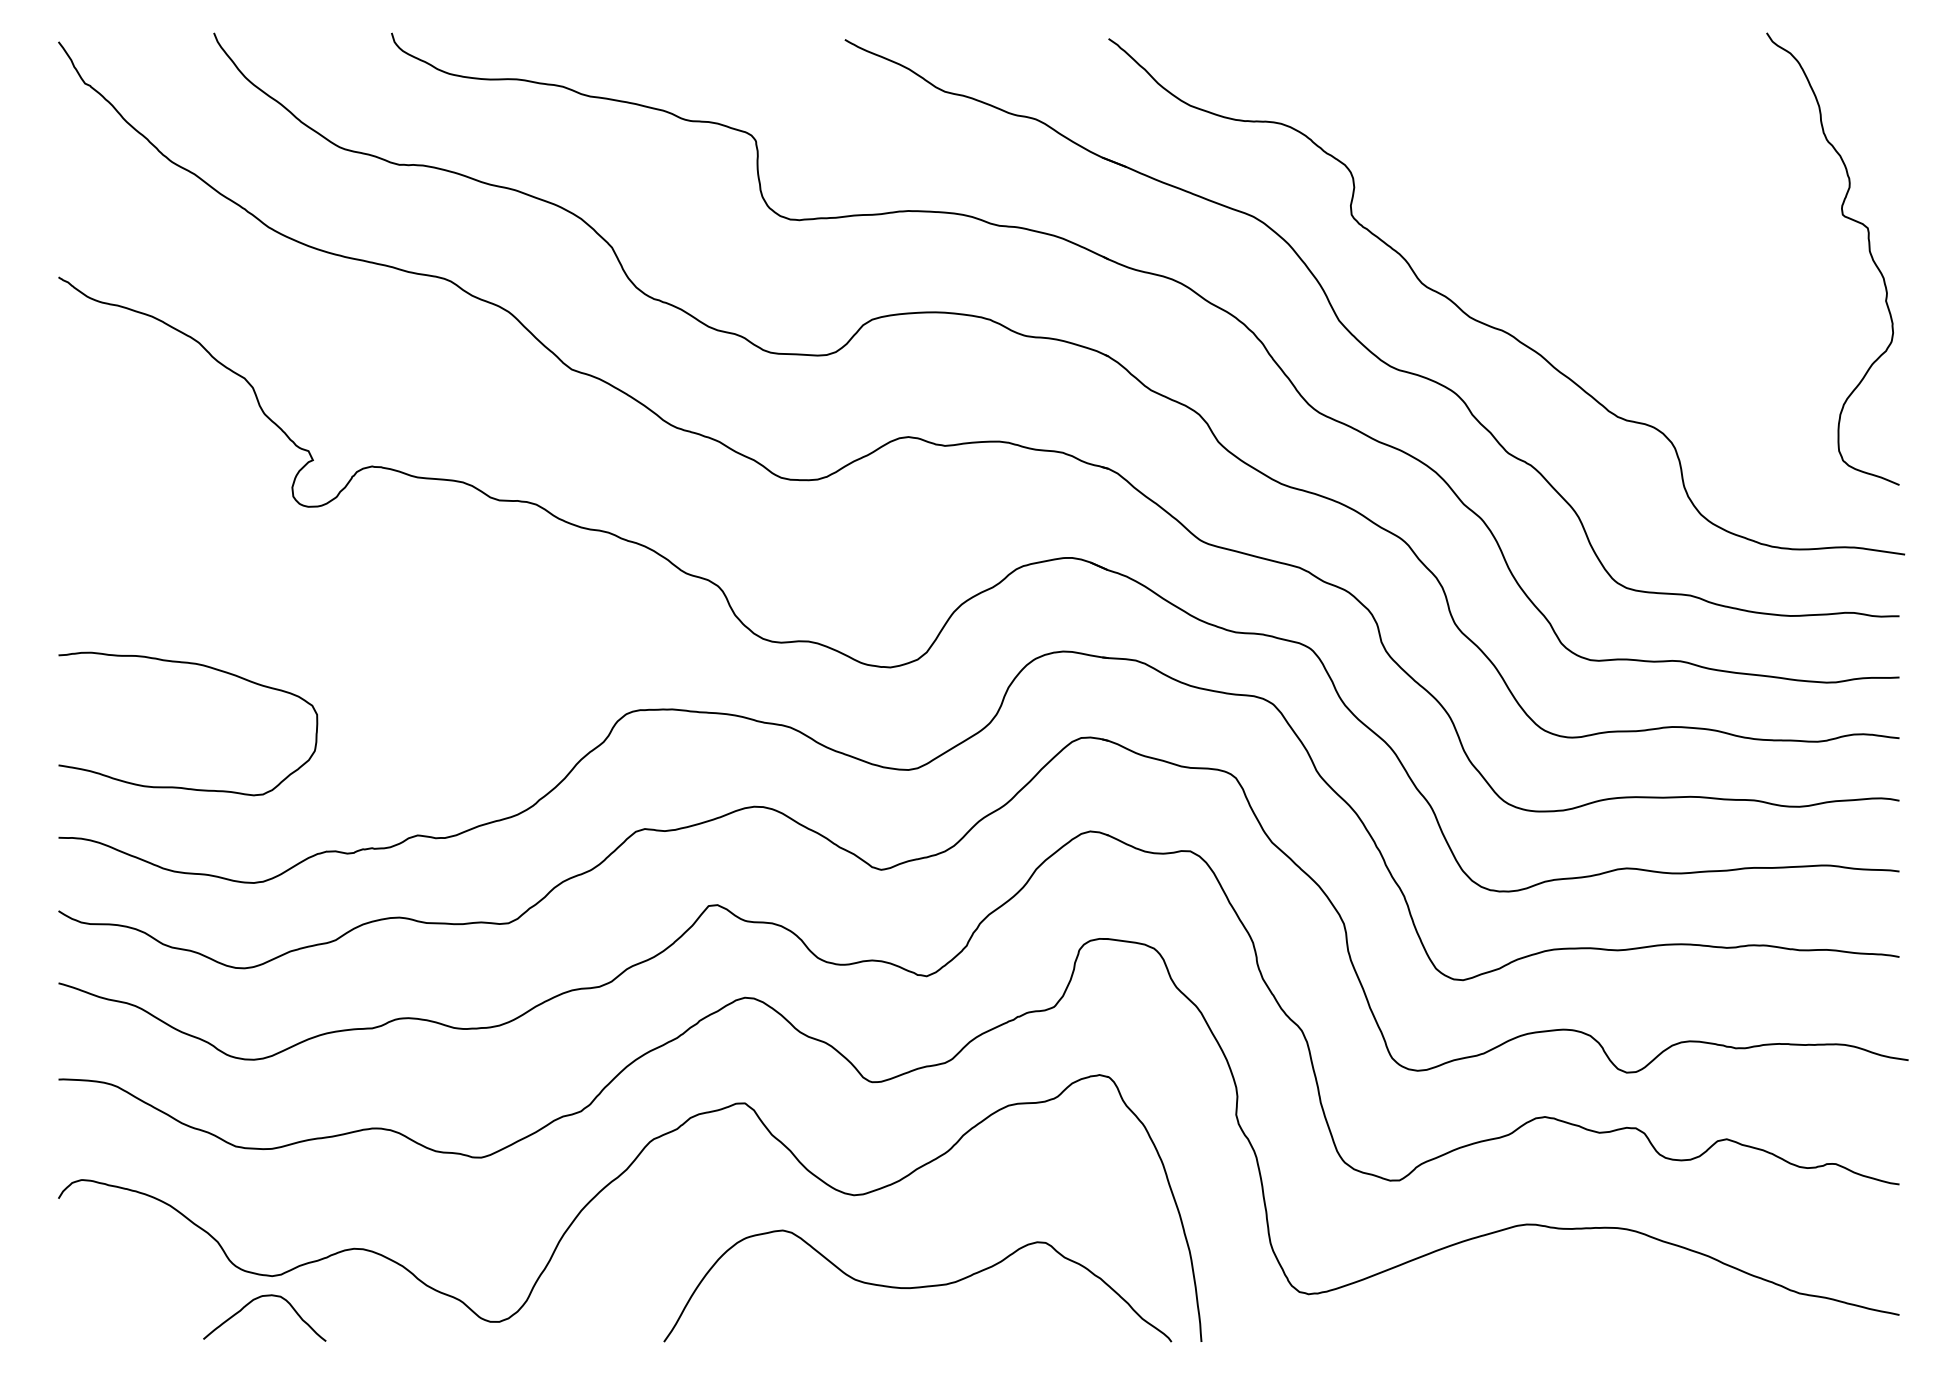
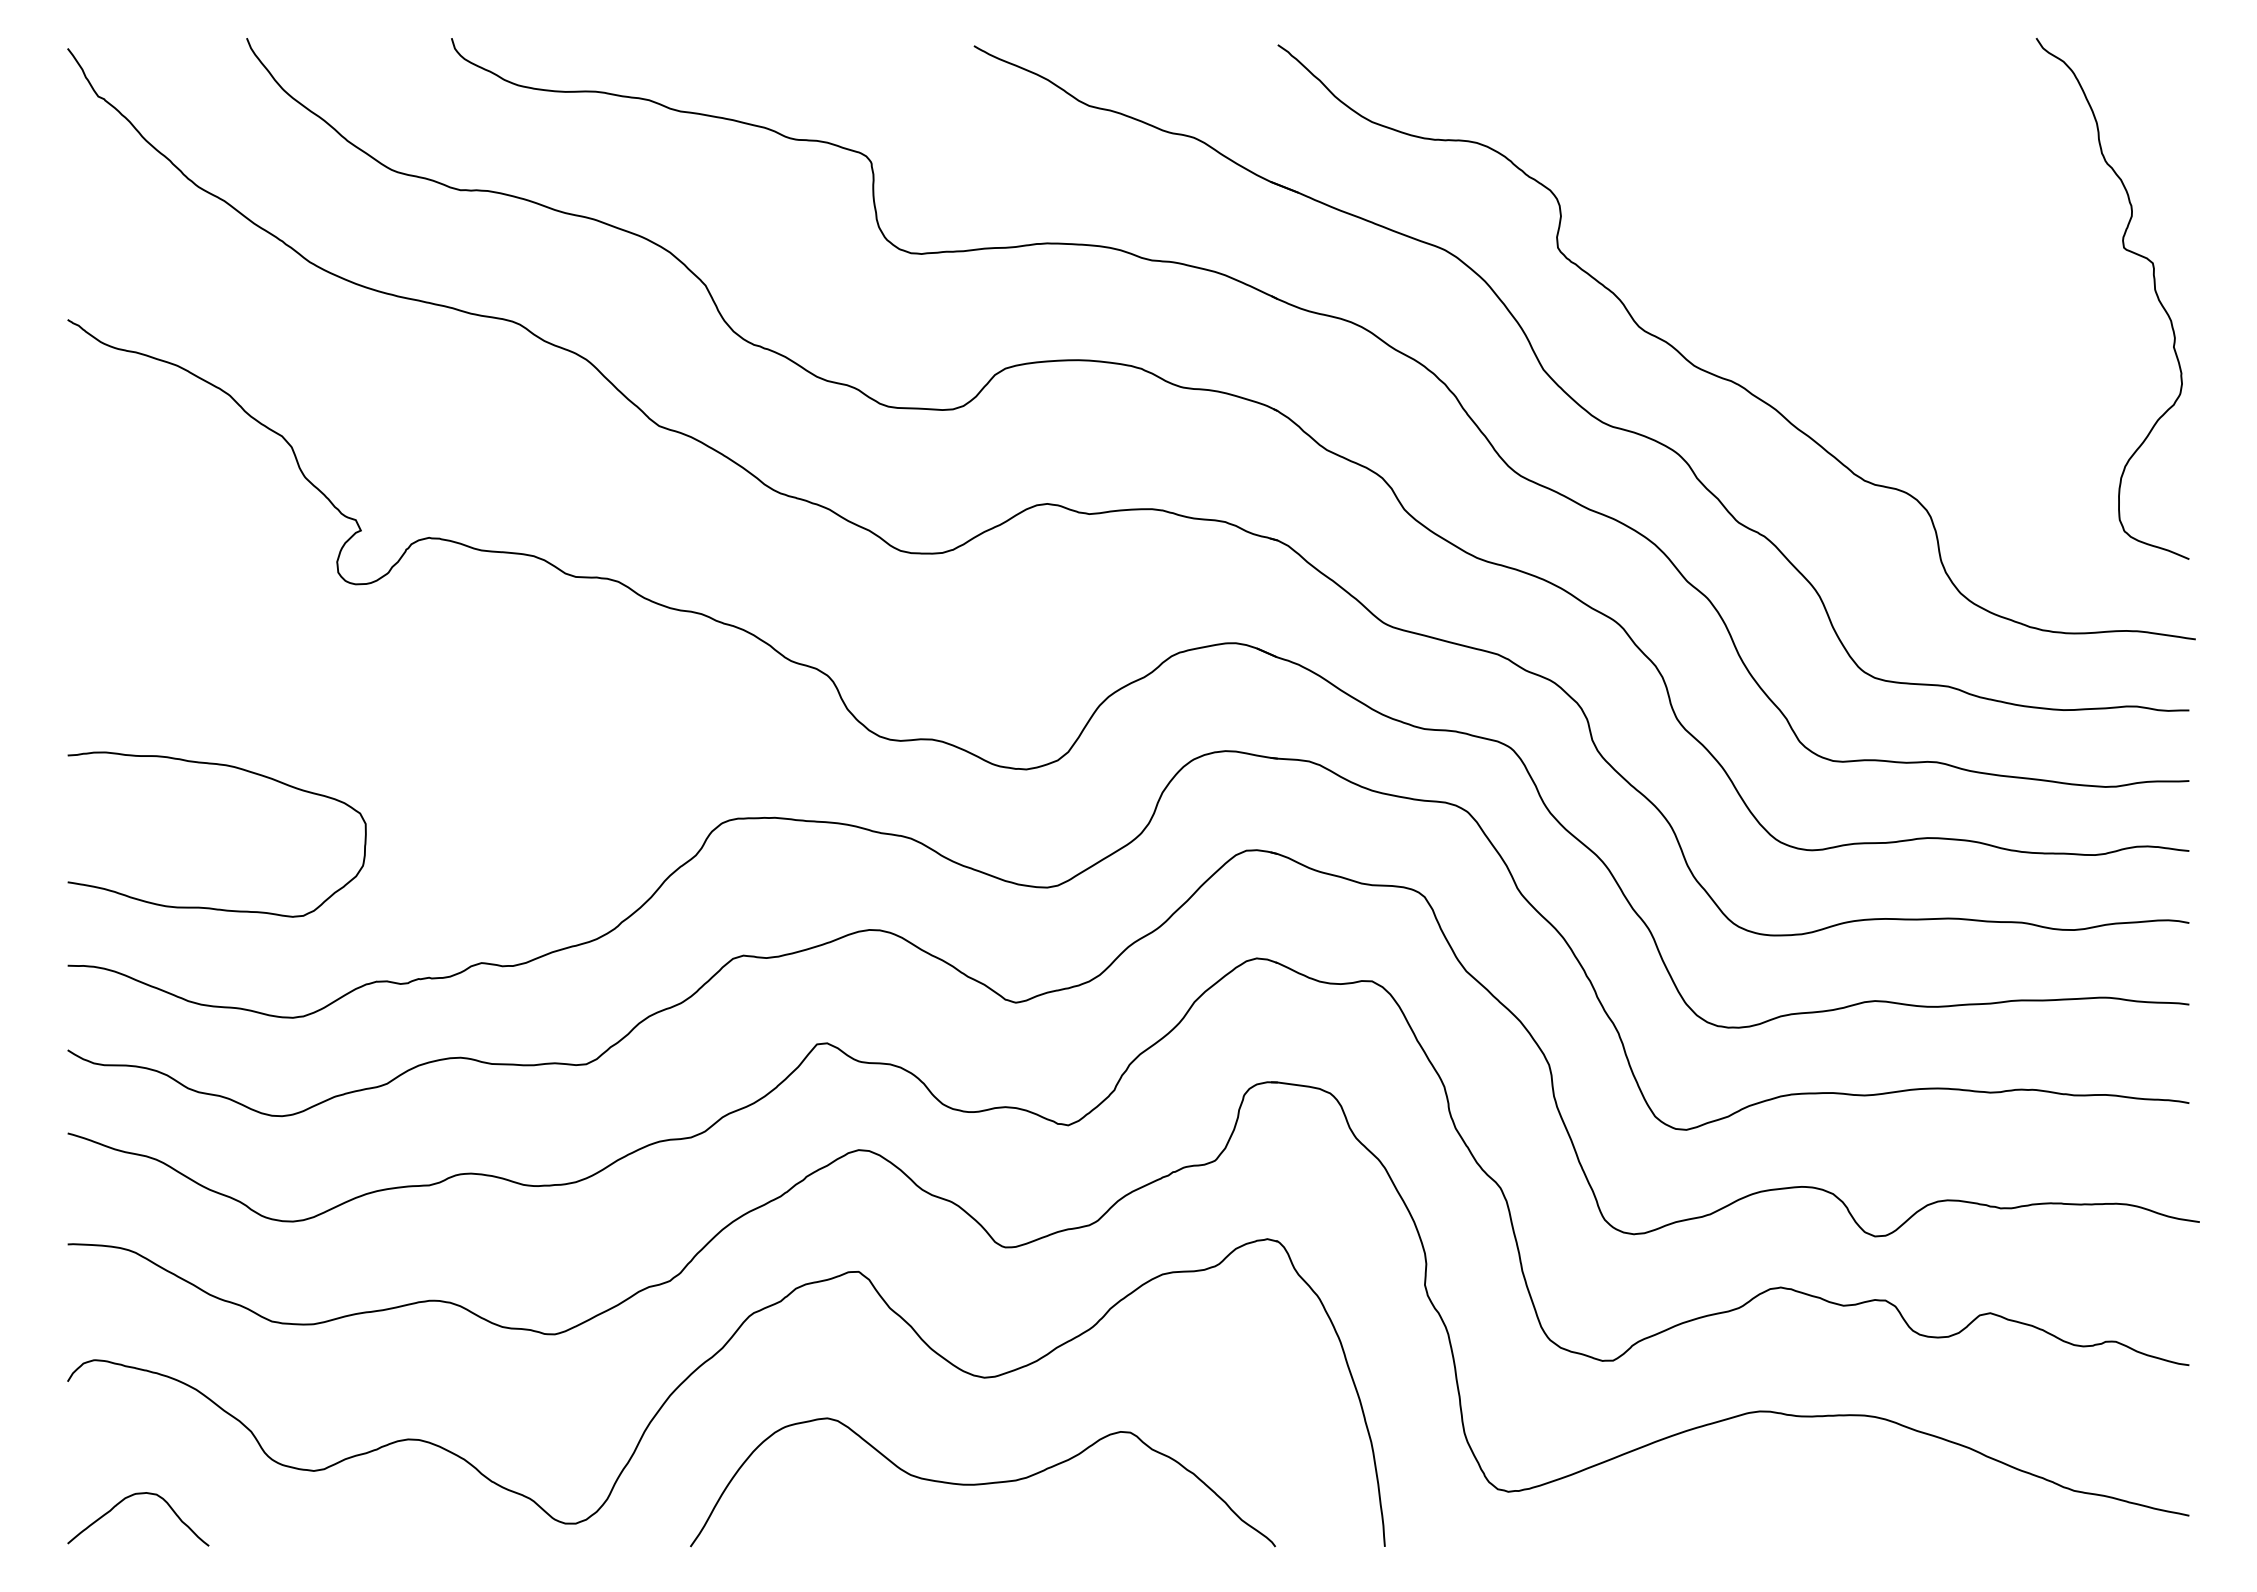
curve: (917, 1287) -> (982, 1483), moved
curve: (252, 1301) -> (124, 1500), moved

